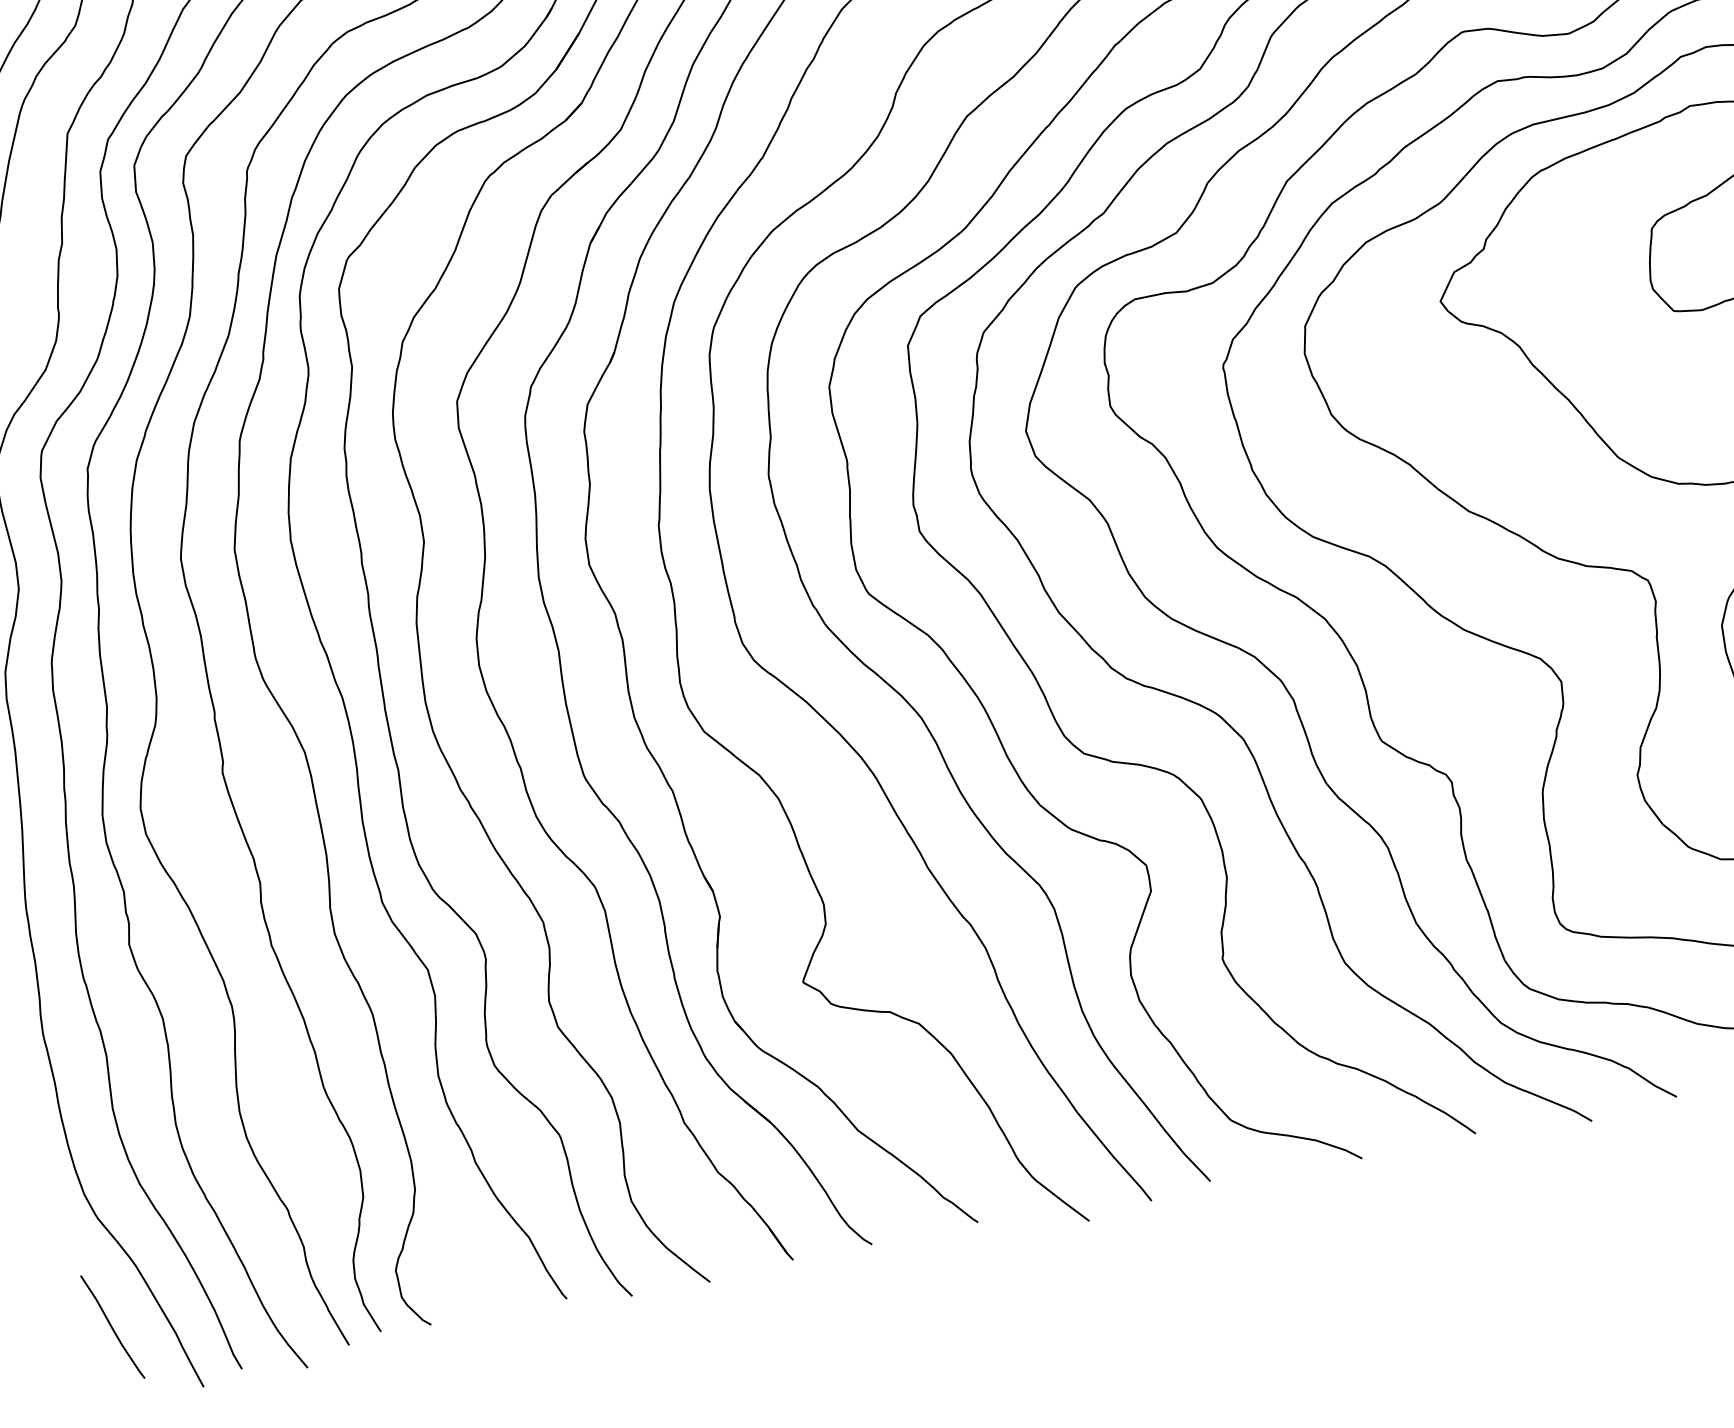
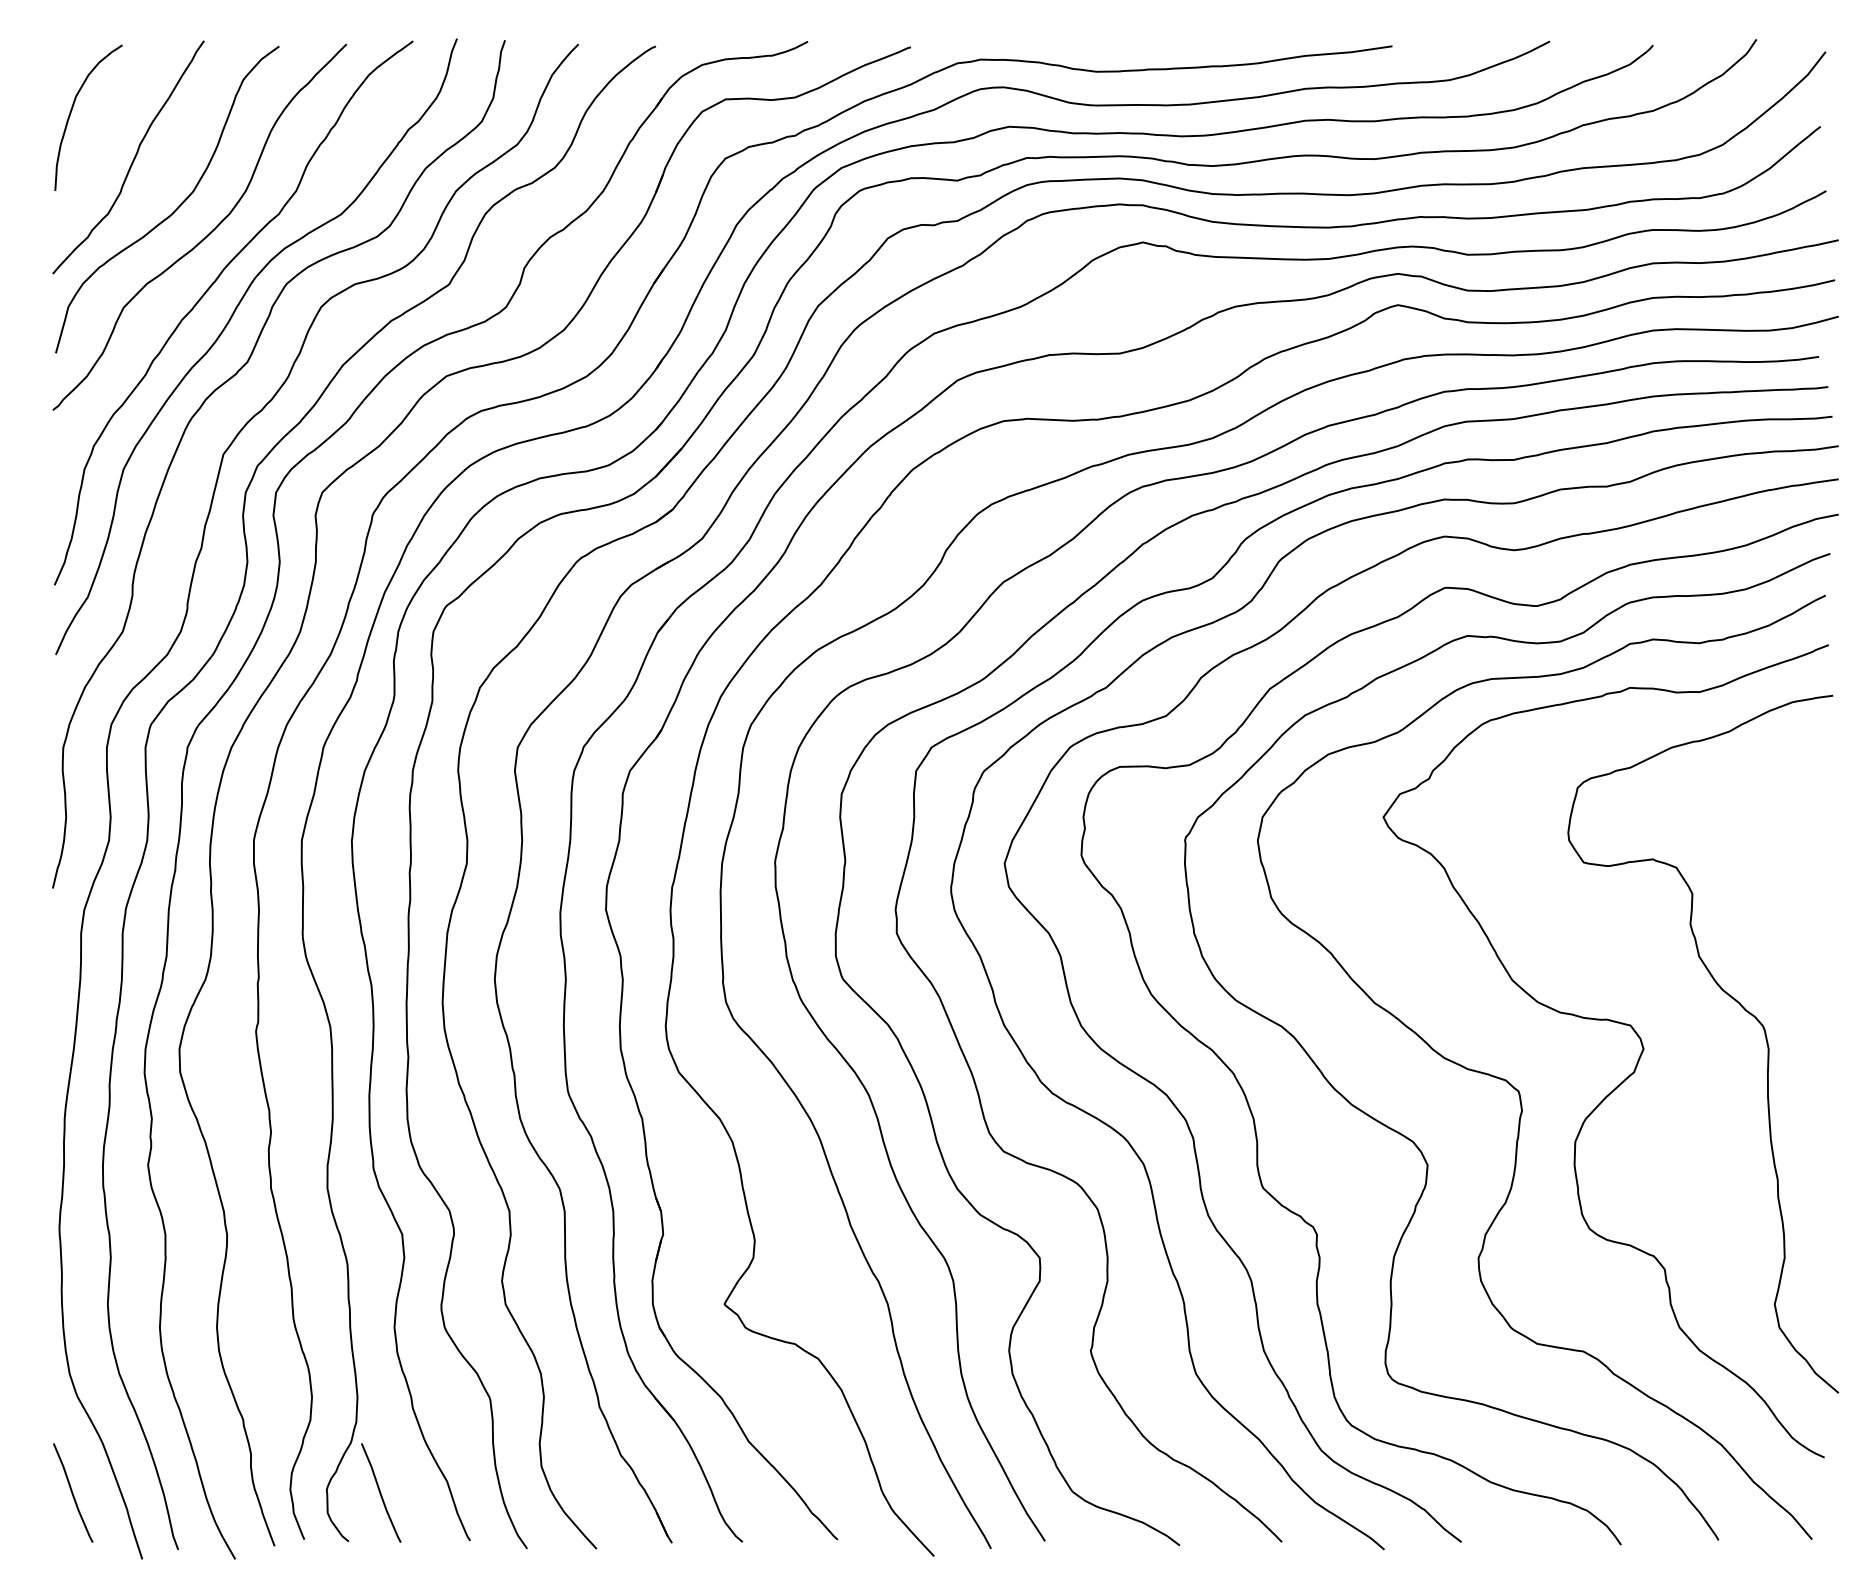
curve: (457, 1263) -> (381, 1492), added

